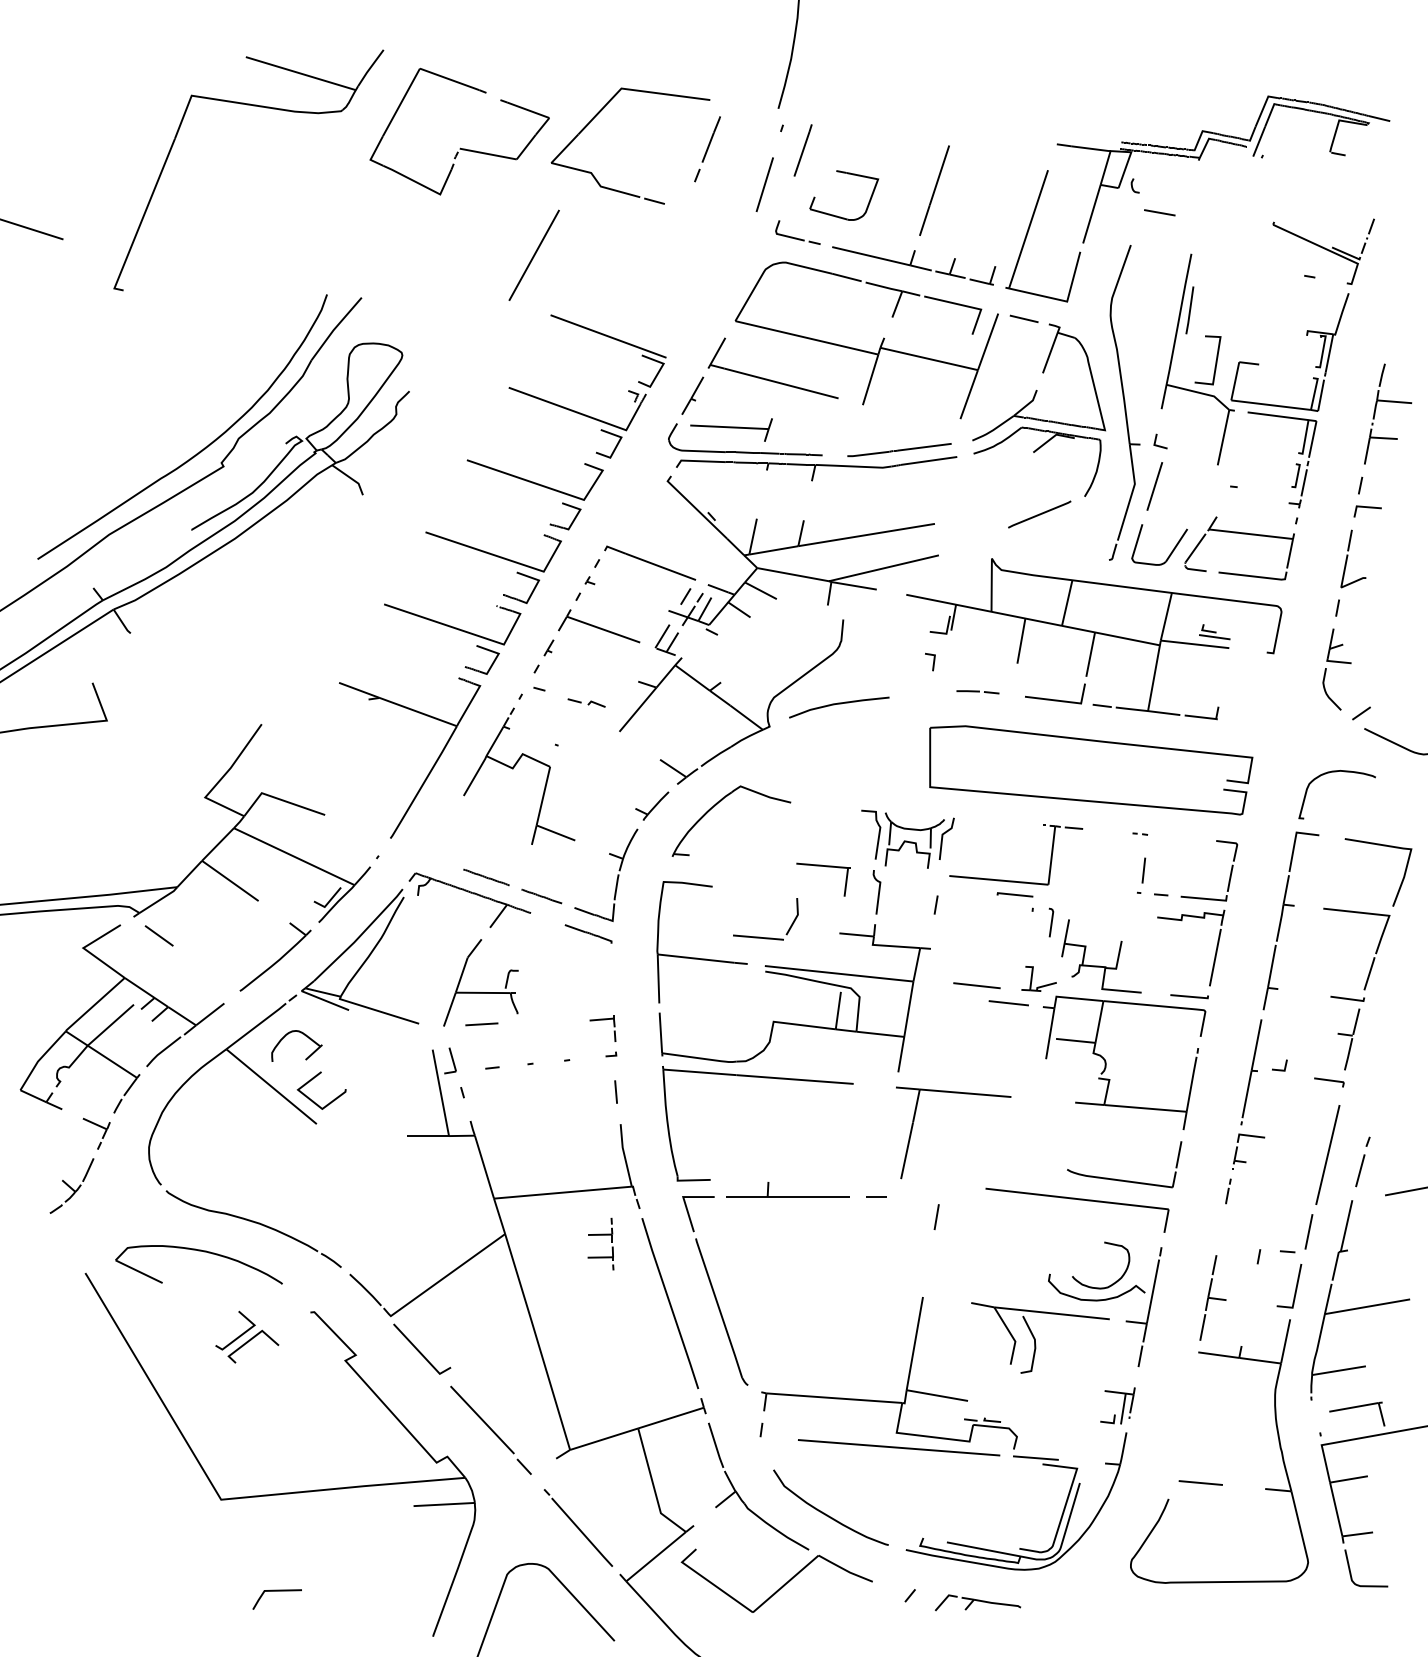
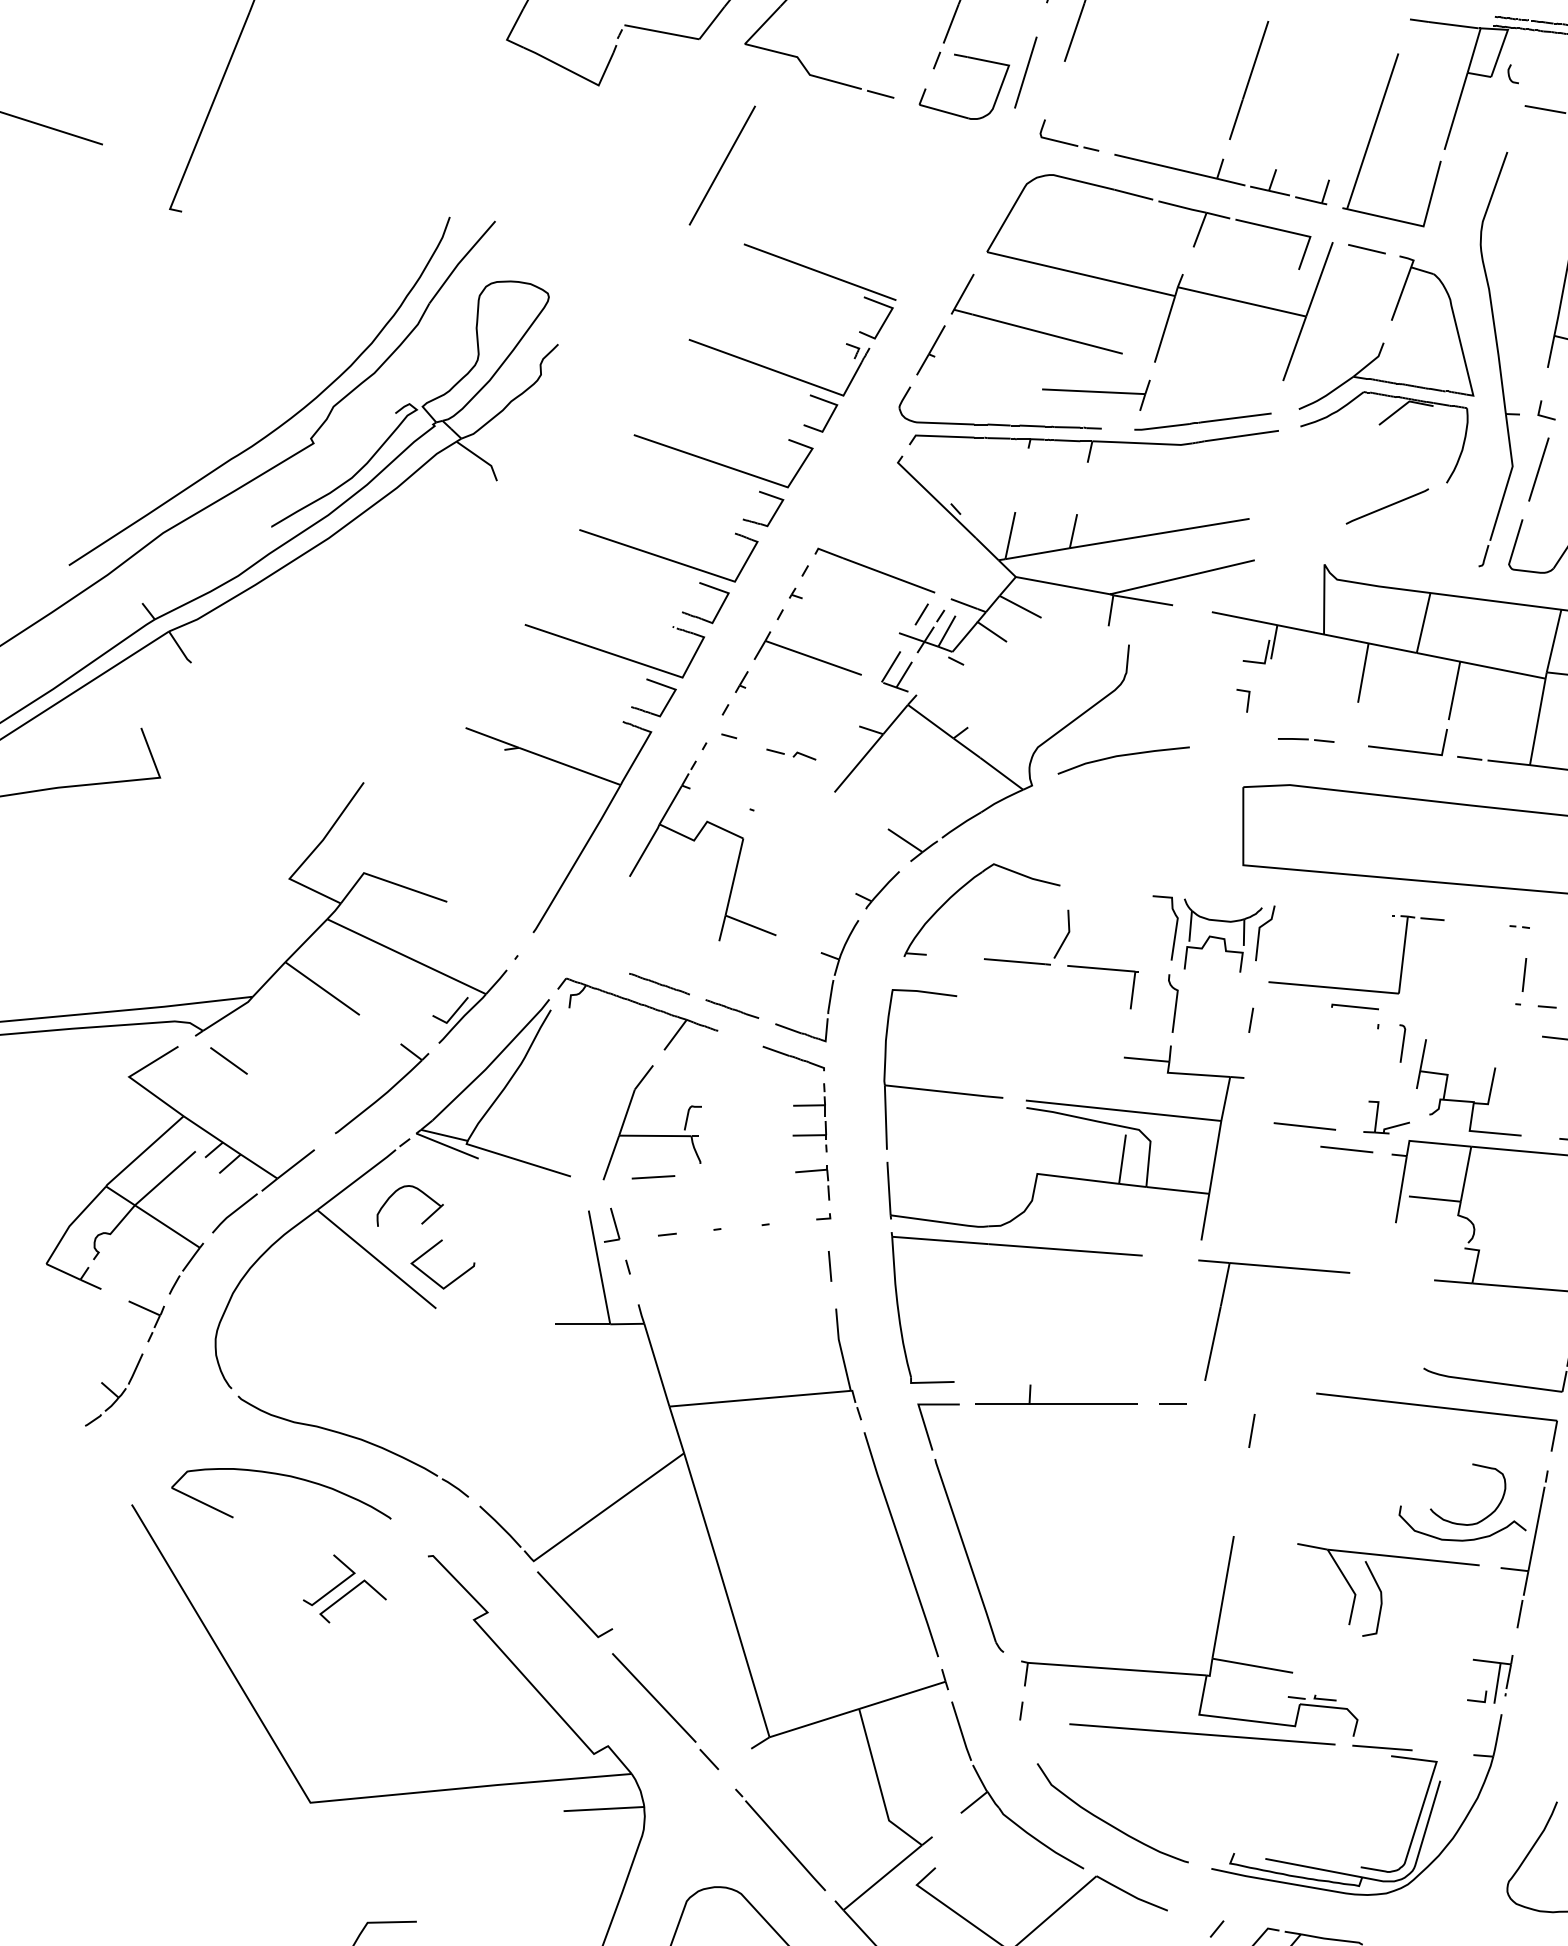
part: (837, 215) -> (955, 113), moved
part: (731, 429) -> (1096, 394), moved
part: (760, 936) -> (1020, 960), moved
part: (600, 1235) -> (809, 1106), moved

